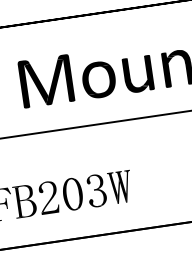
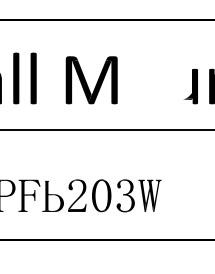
fill: (135, 74) -> (180, 86), removed
part: (98, 80) -> (143, 86), removed
fill: (22, 192) -> (52, 186), removed

